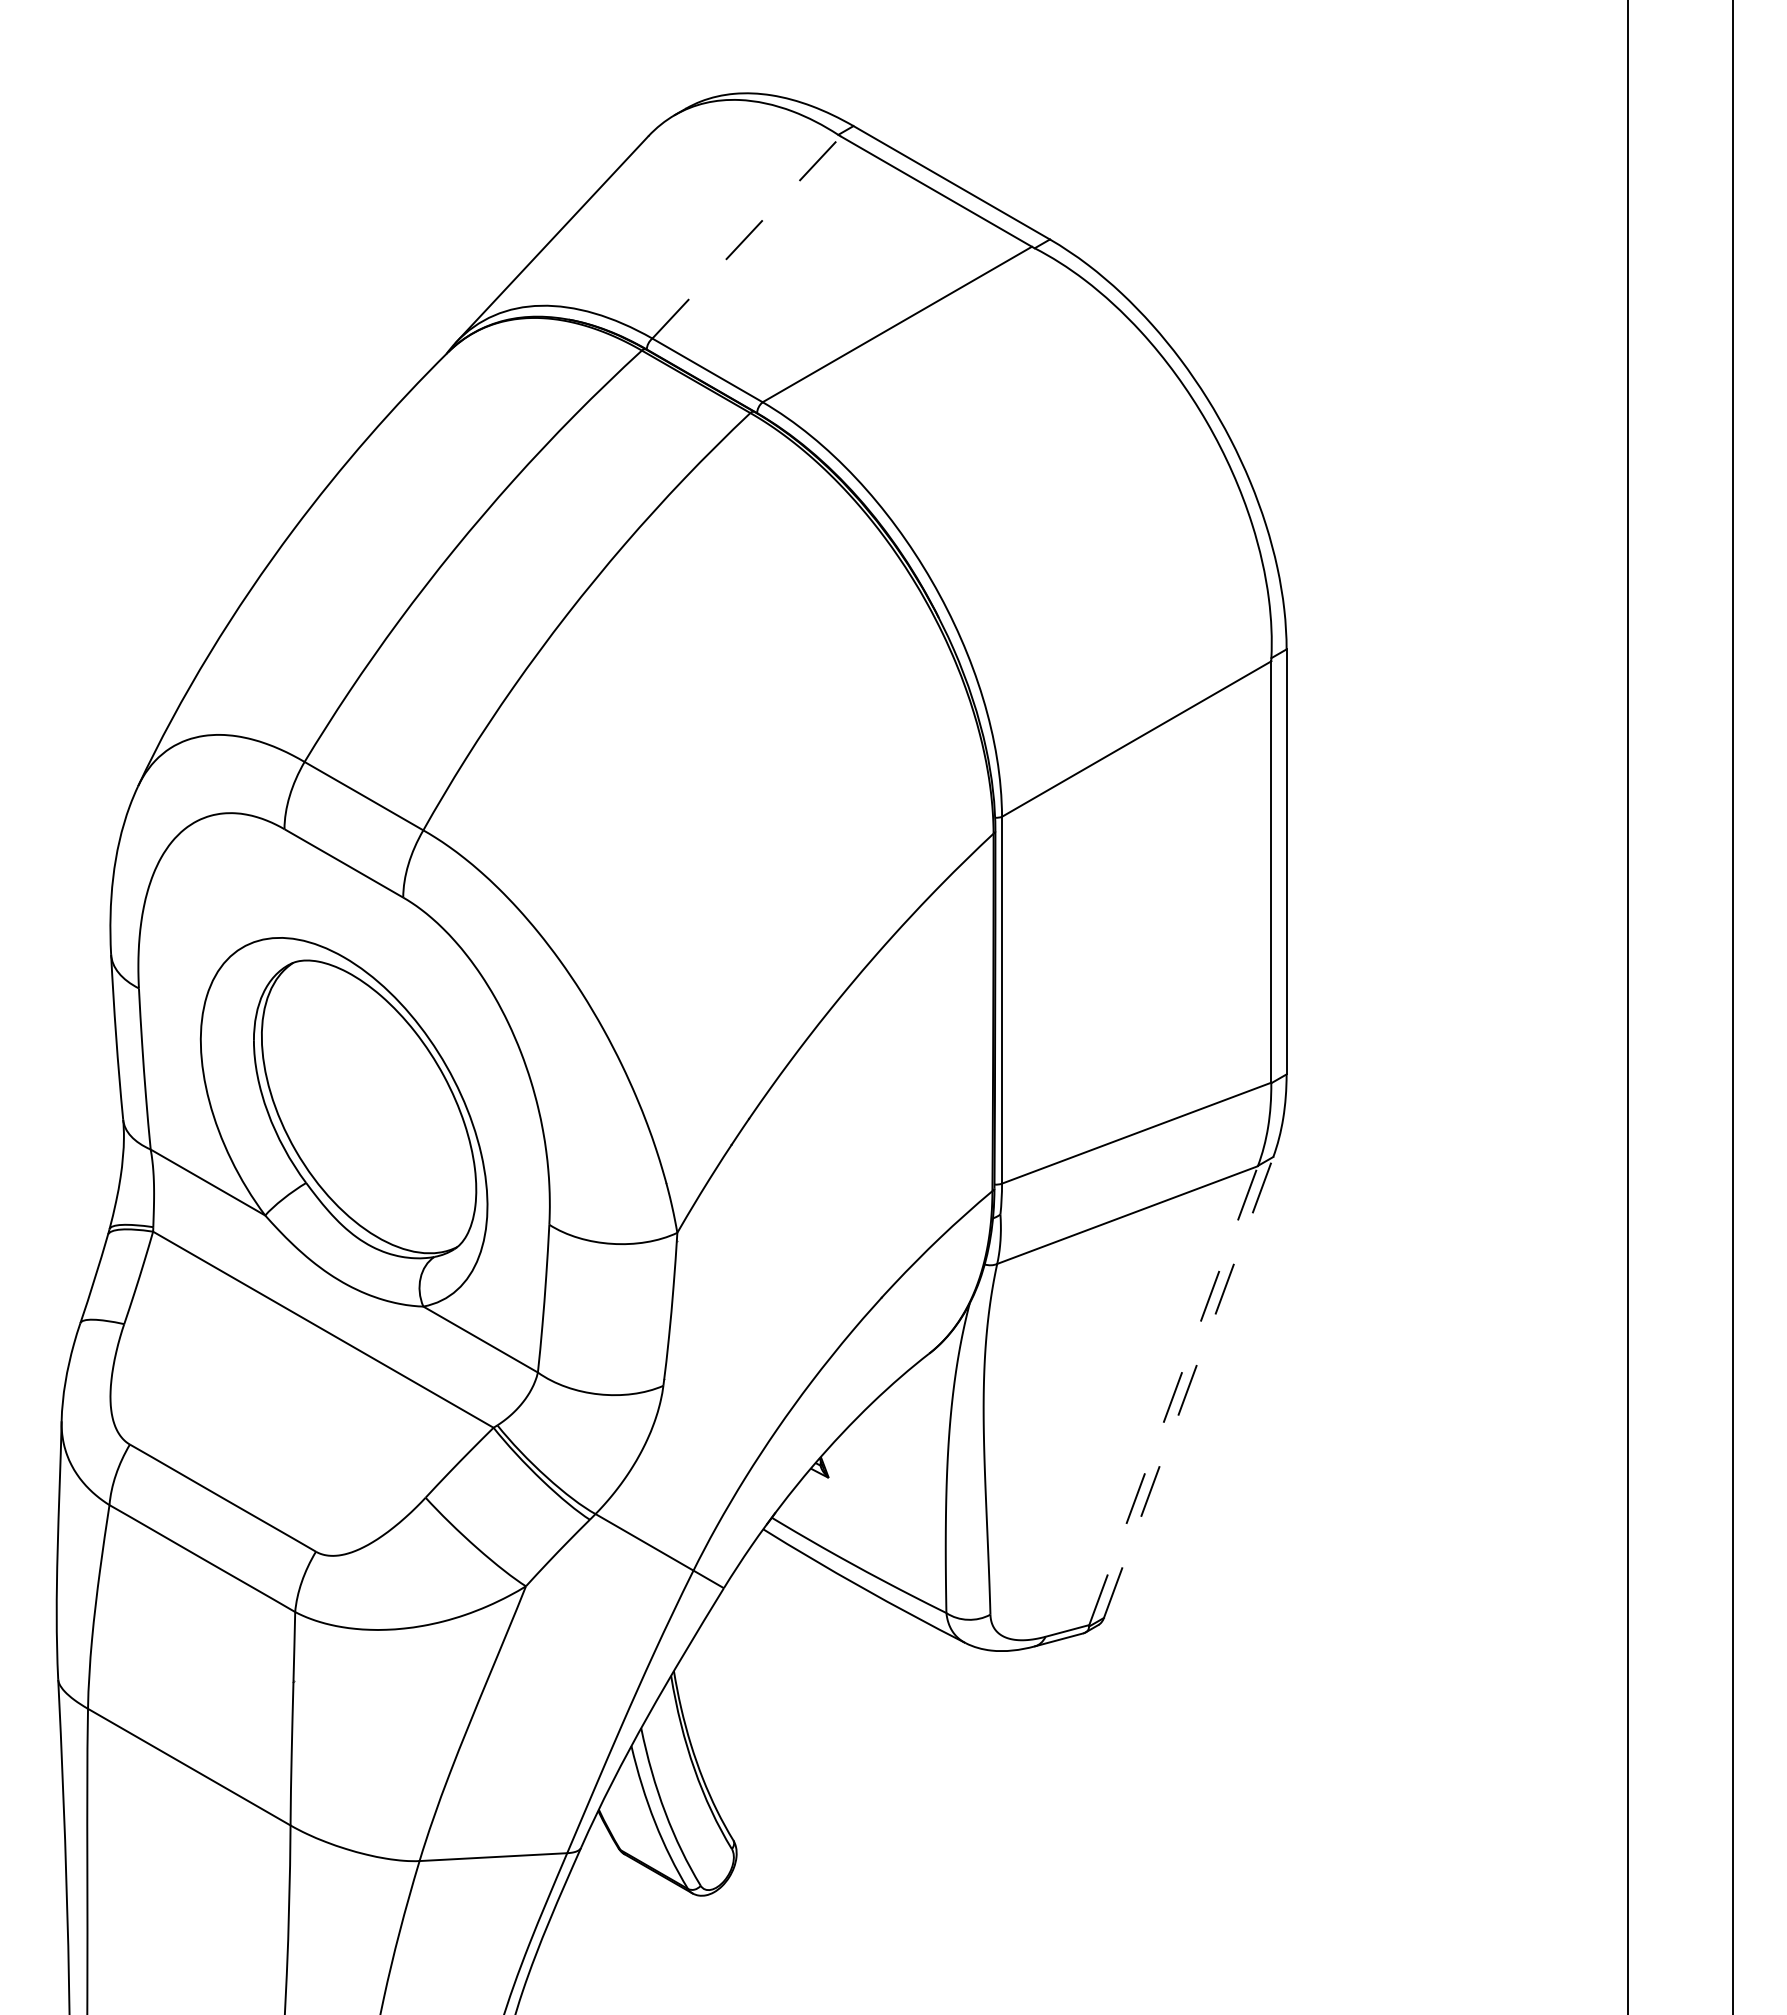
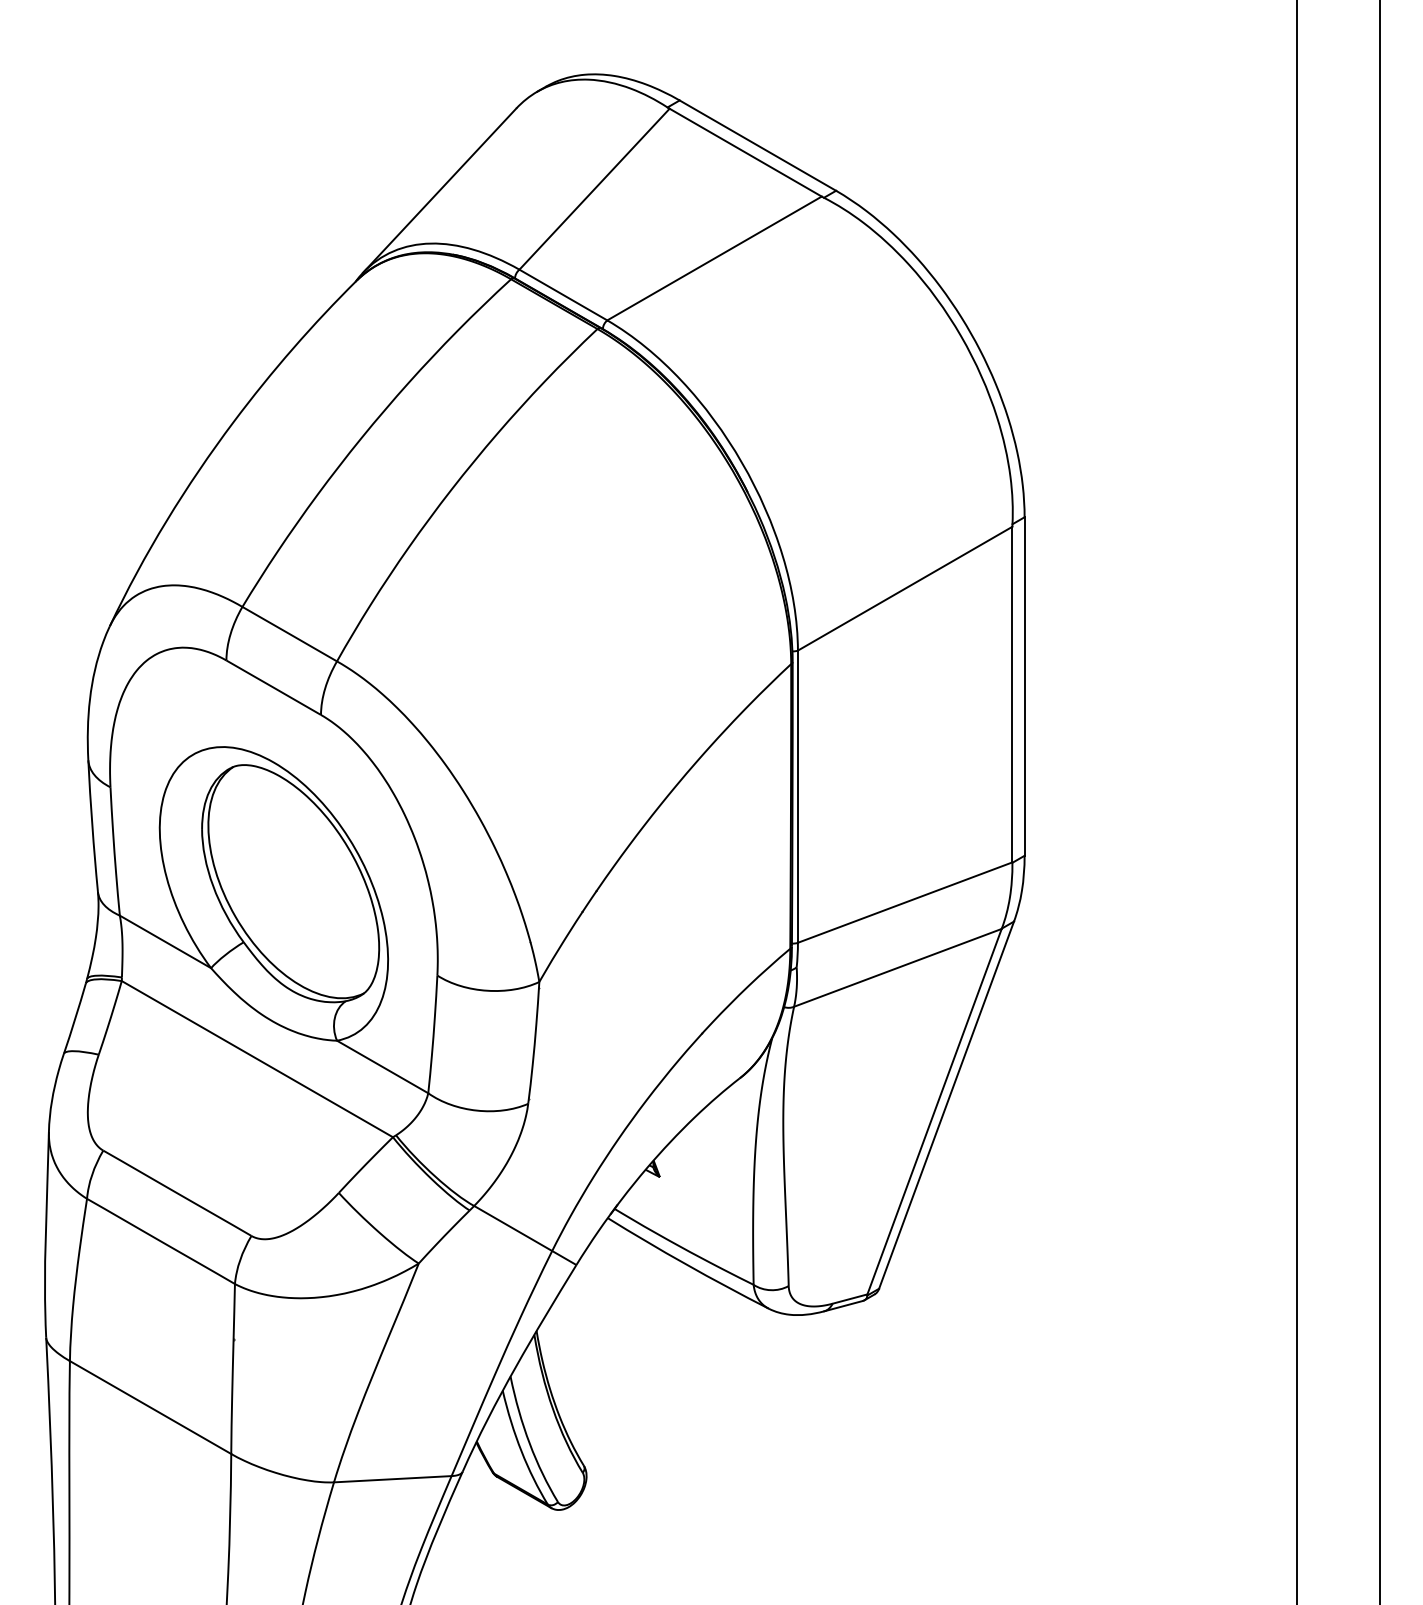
line: (746, 236) -> (594, 188), dashed -> solid
line: (1188, 1387) -> (946, 1105), dashed -> solid
line: (1173, 1395) -> (934, 1111), dashed -> solid

